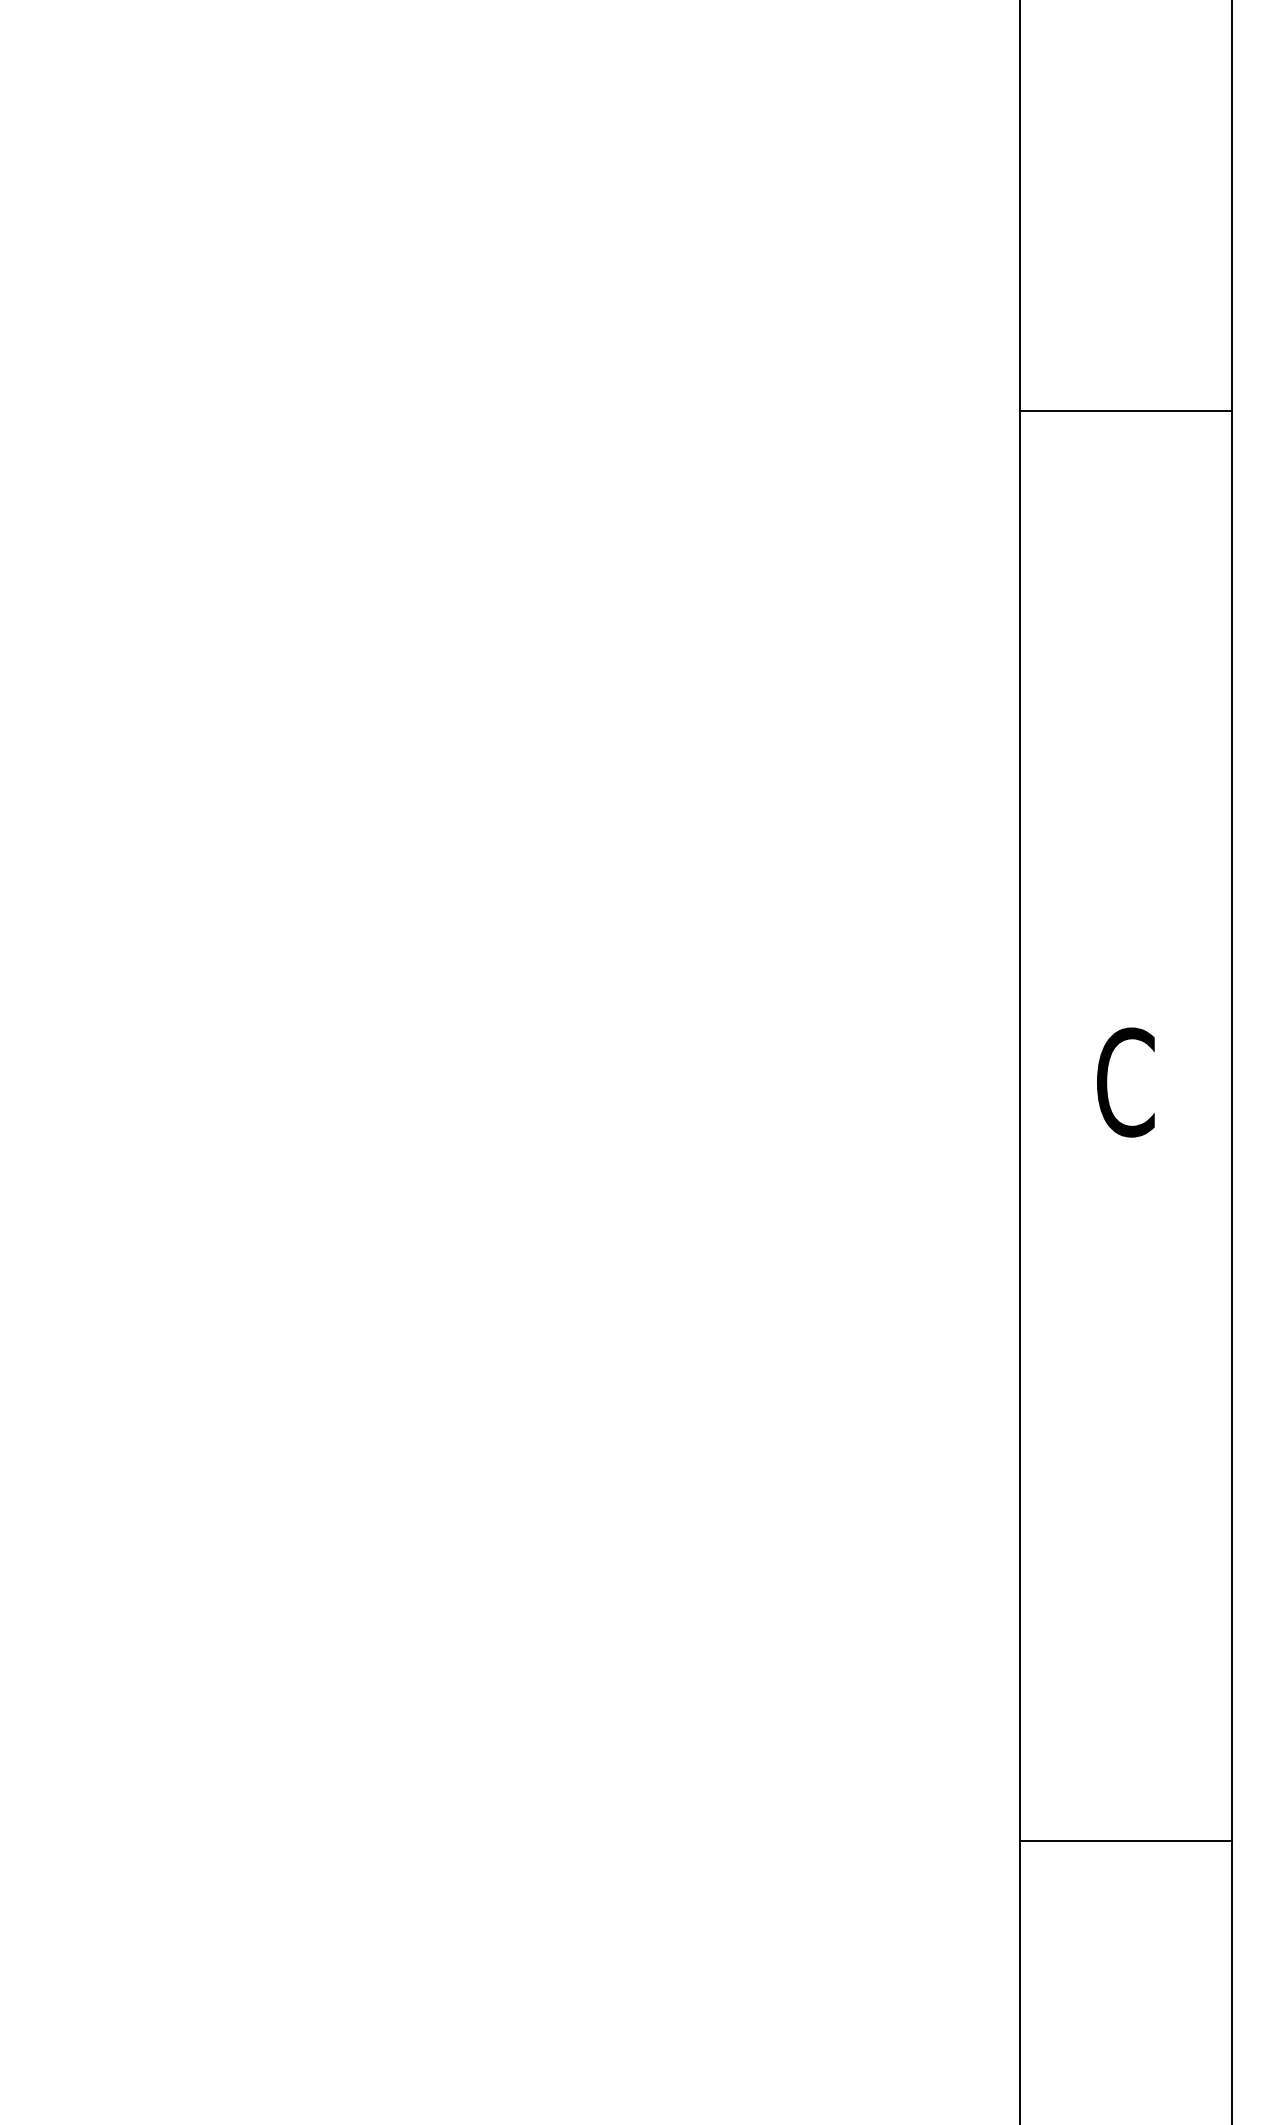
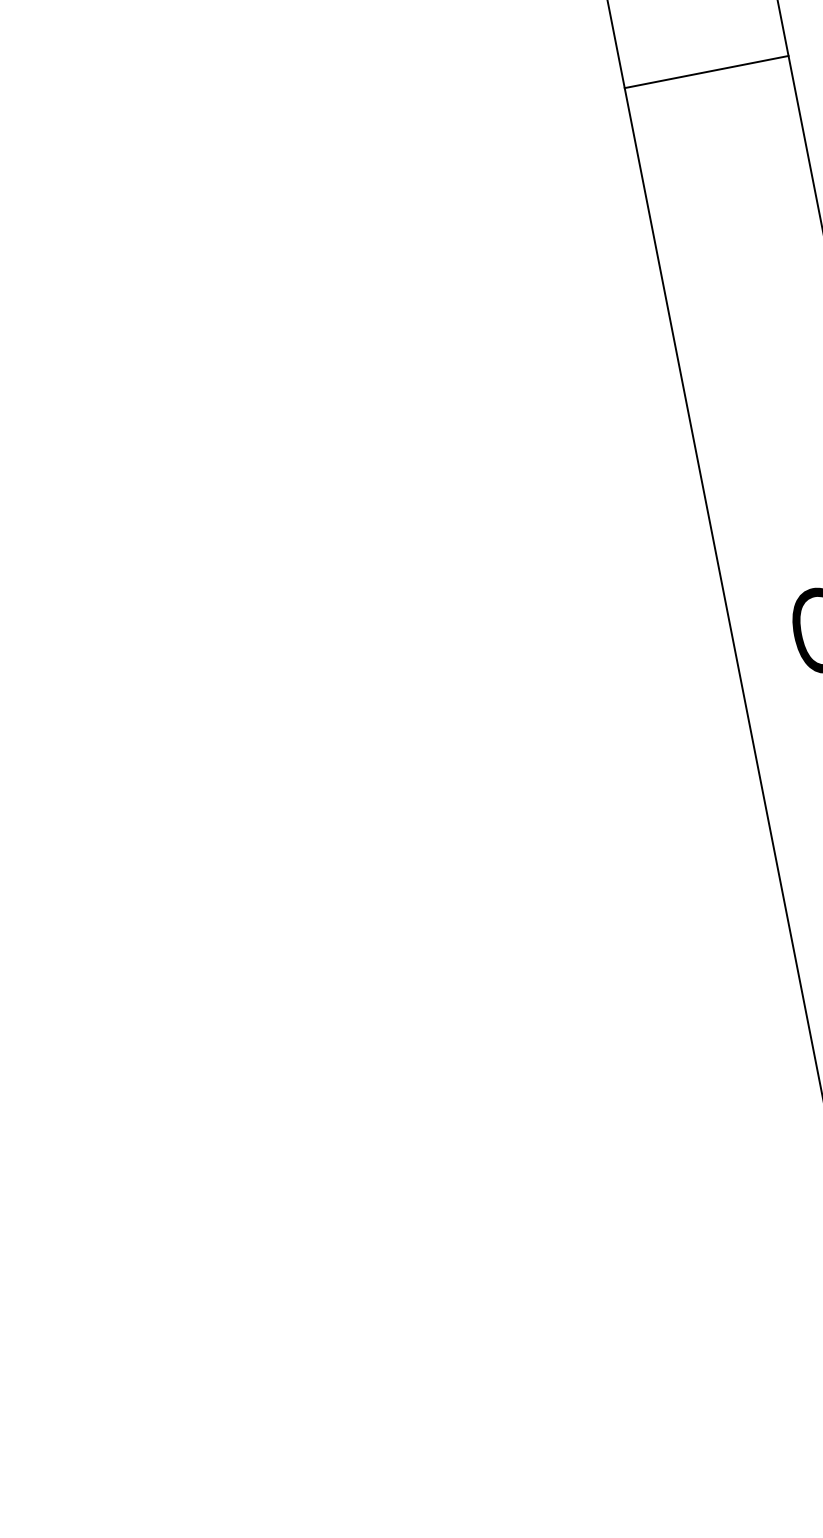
line: (1125, 410) -> (706, 71), moved

